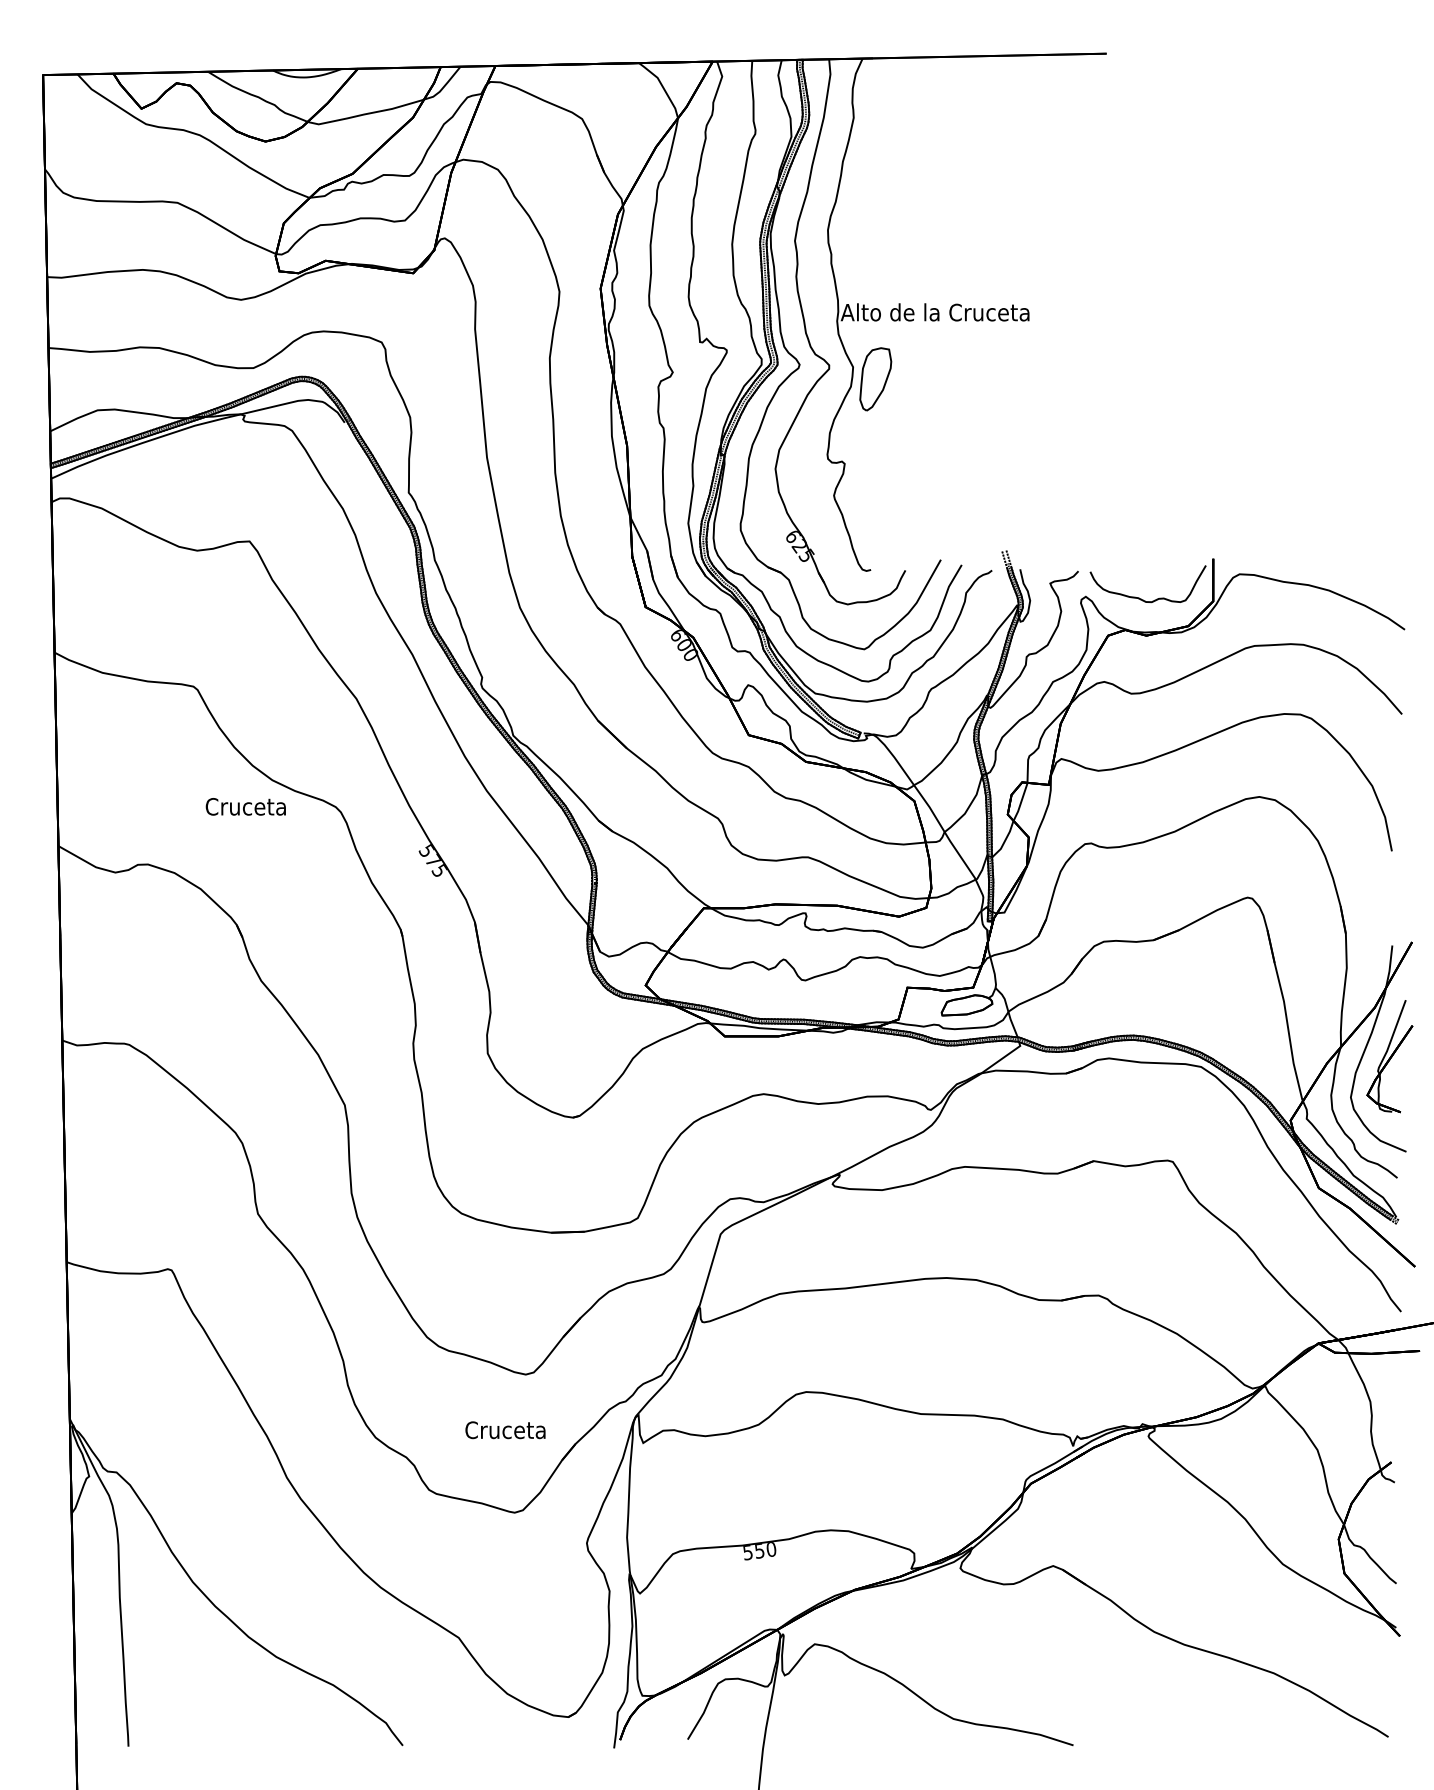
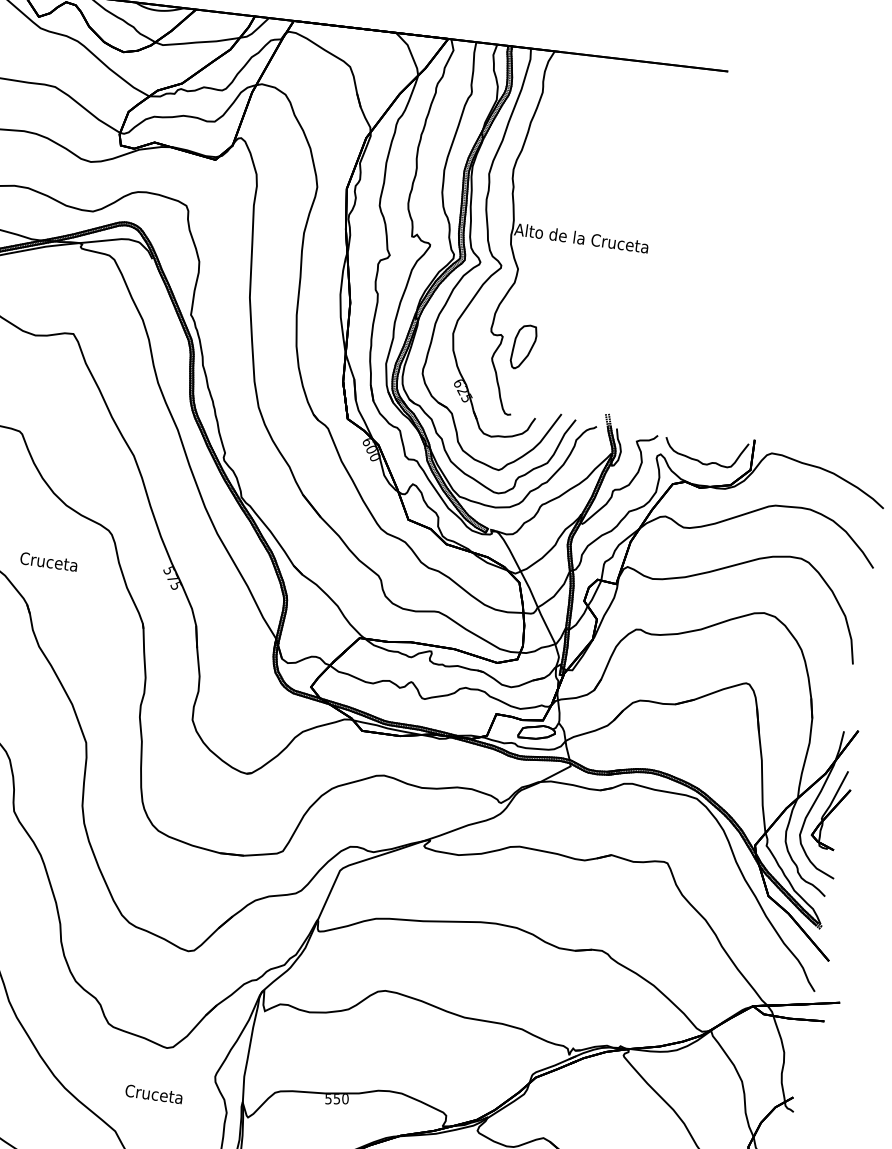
part: (875, 379) -> (523, 347), moved
text: (245, 806) -> (48, 561), moved
text: (505, 1430) -> (154, 1094), moved

